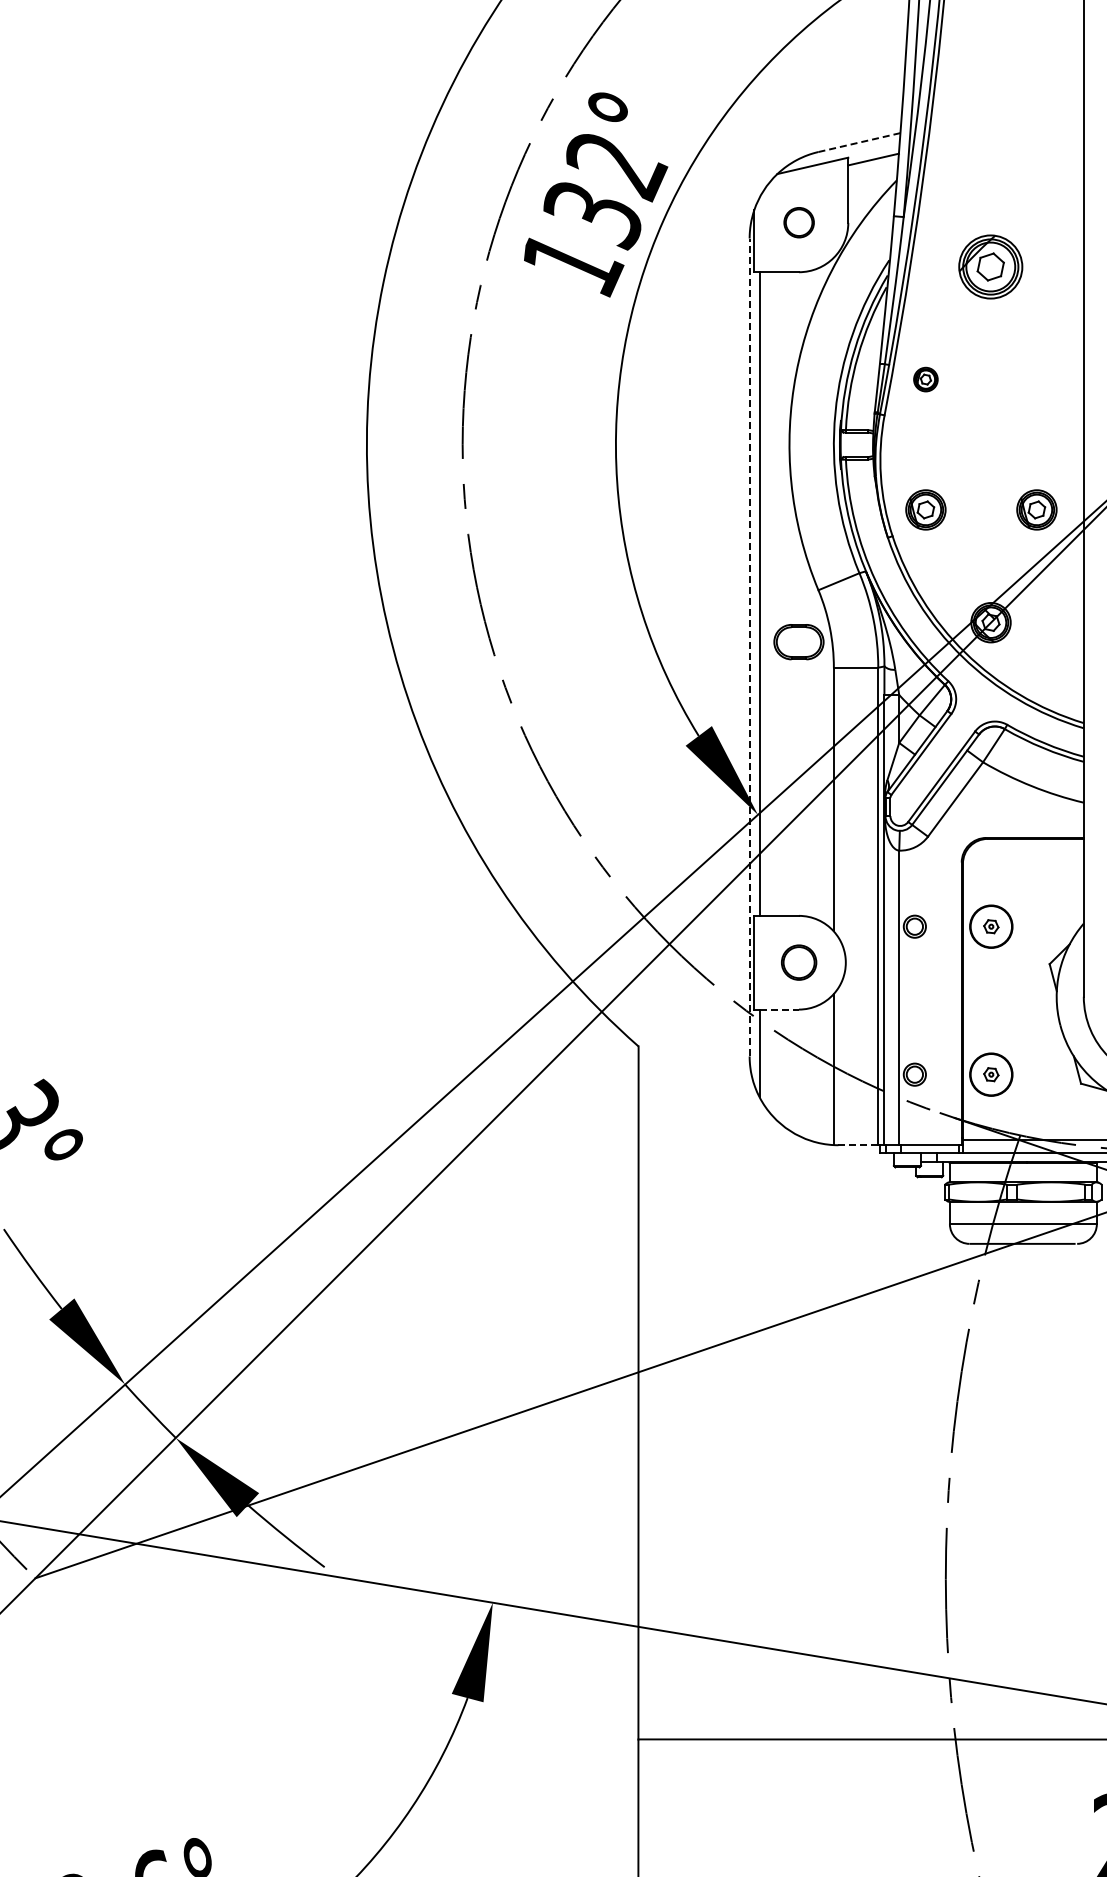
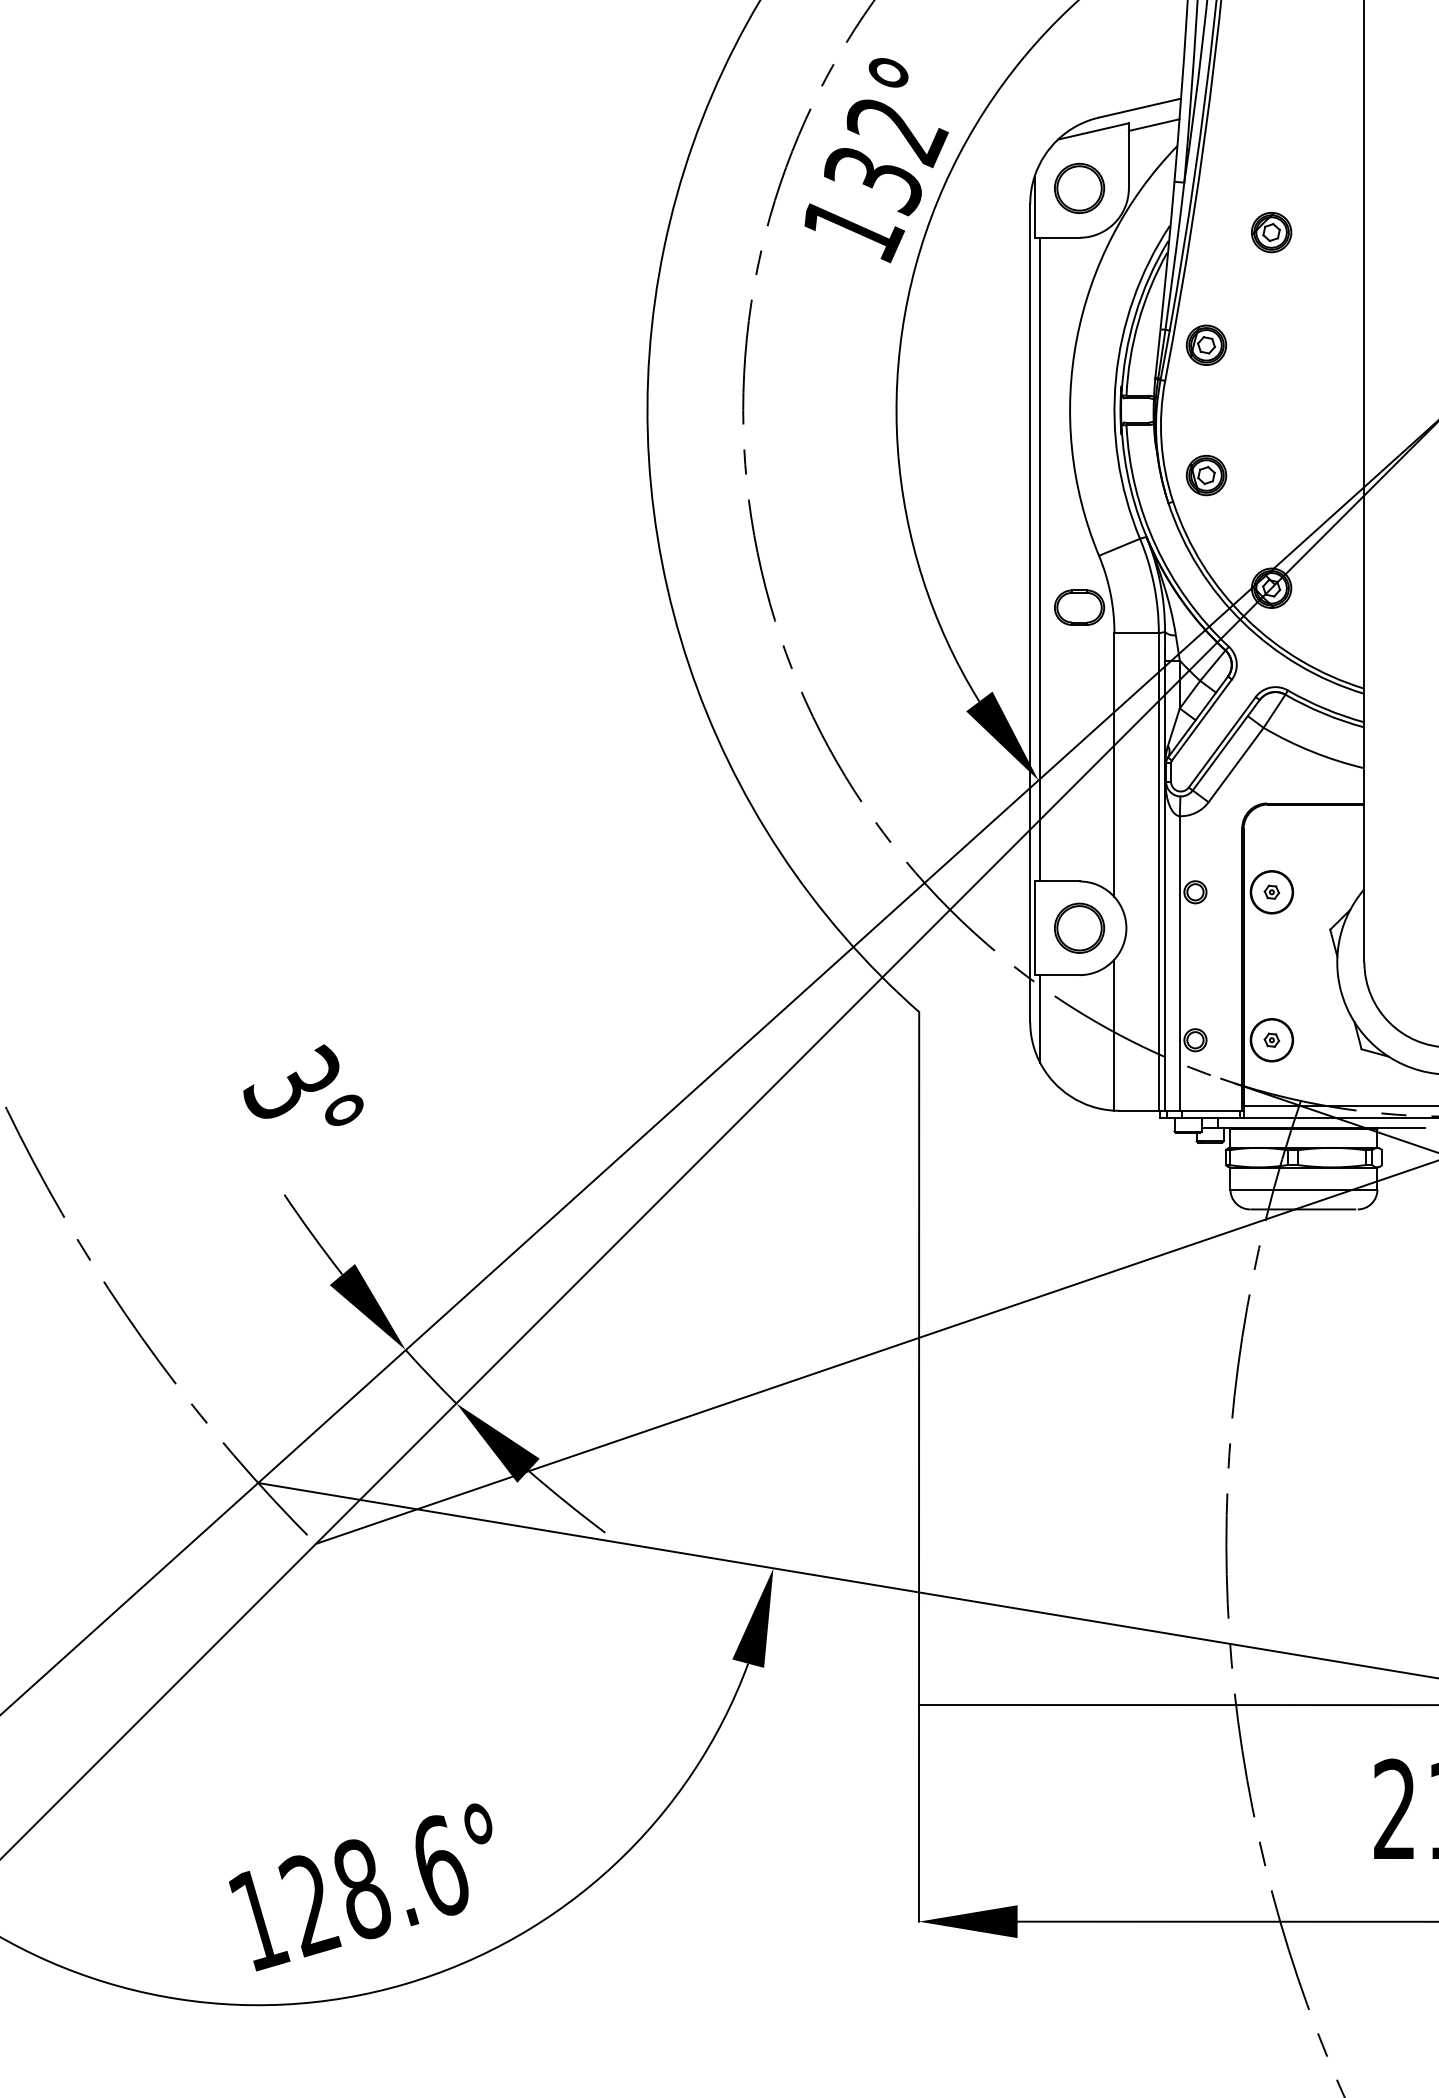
line: (859, 142) -> (1140, 108), dashed -> solid
part: (798, 221) -> (1079, 187), size x1.67
part: (990, 266) -> (1271, 232), size x0.62
part: (925, 378) -> (1206, 344), size x1.67
part: (1036, 509) -> (1317, 475), removed
line: (749, 647) -> (1030, 613), dashed -> solid
part: (798, 961) -> (1079, 927), size x1.43
line: (778, 1009) -> (1059, 975), dashed -> solid
line: (857, 1144) -> (1138, 1110), dashed -> solid

